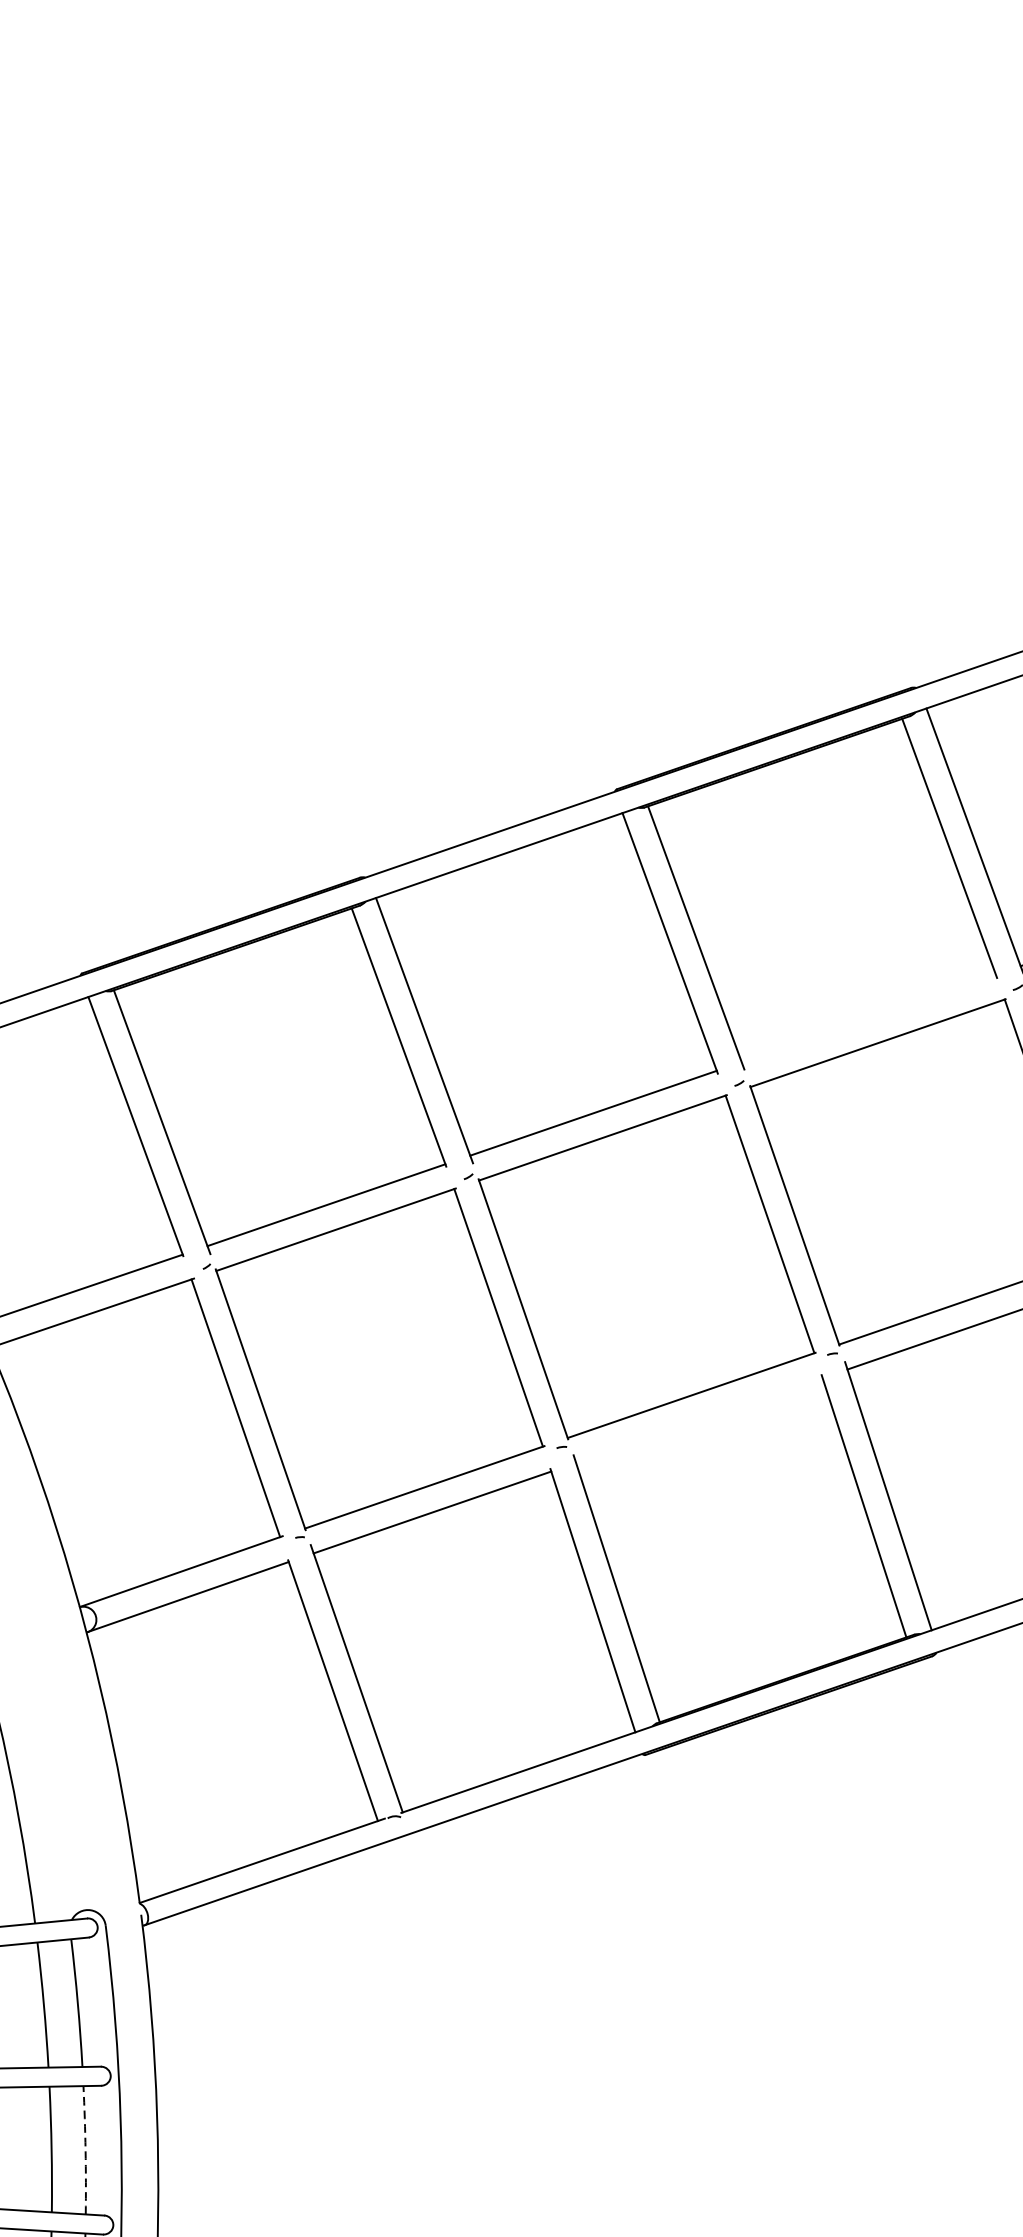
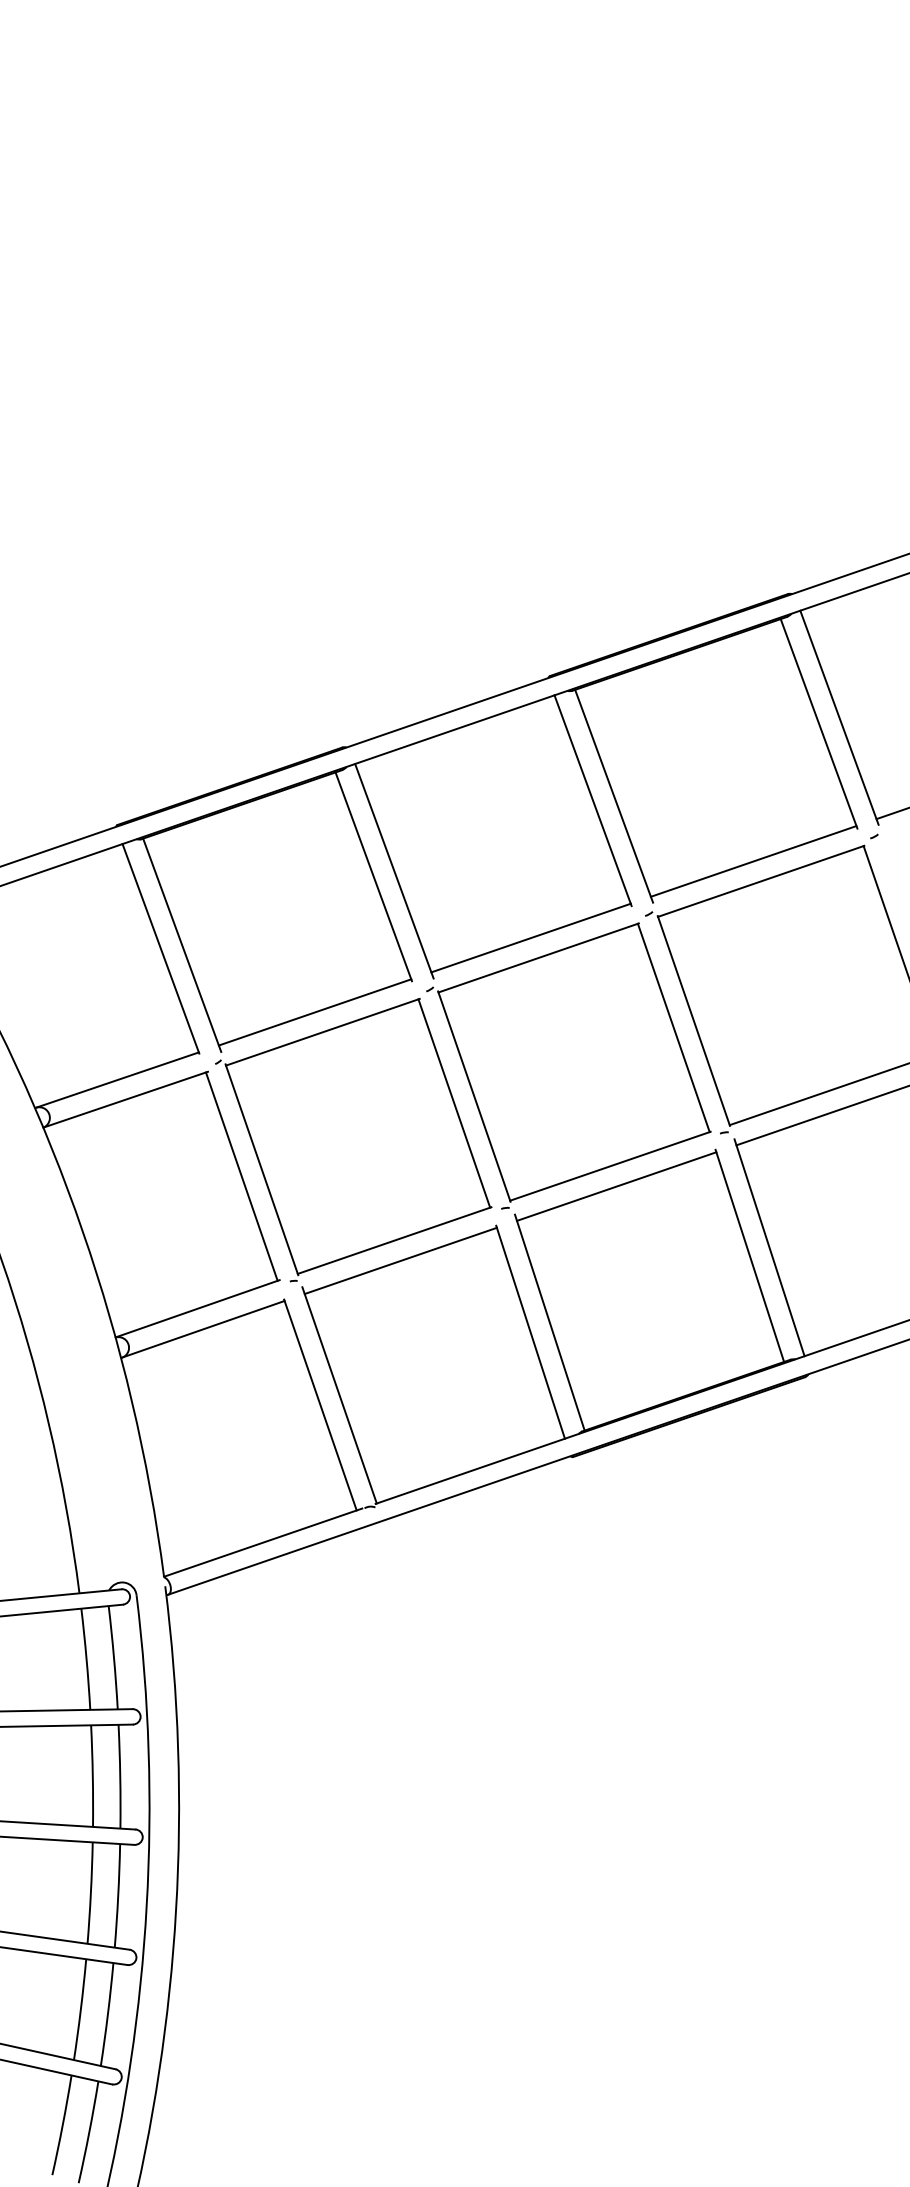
line: (868, 1018) -> (753, 861), added
line: (699, 1420) -> (616, 1186), added
arc: (85, 2149) -> (120, 1776), dashed -> solid

